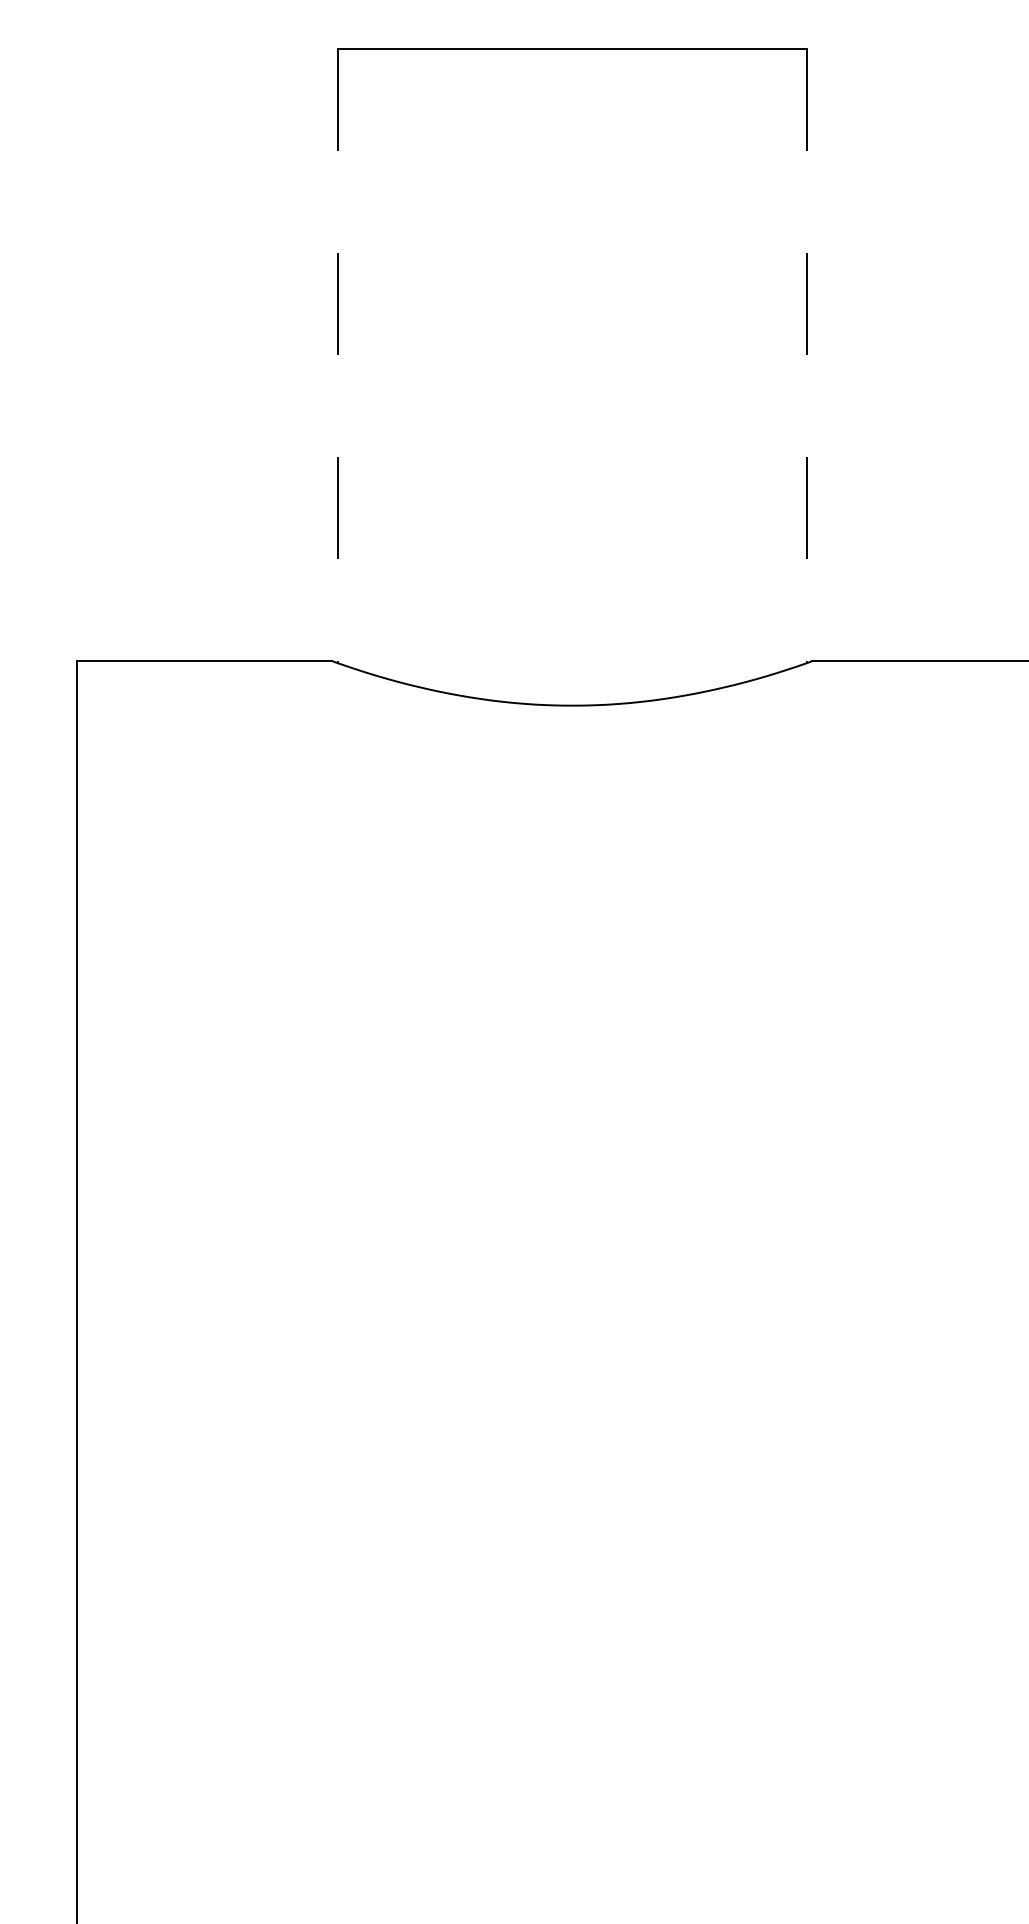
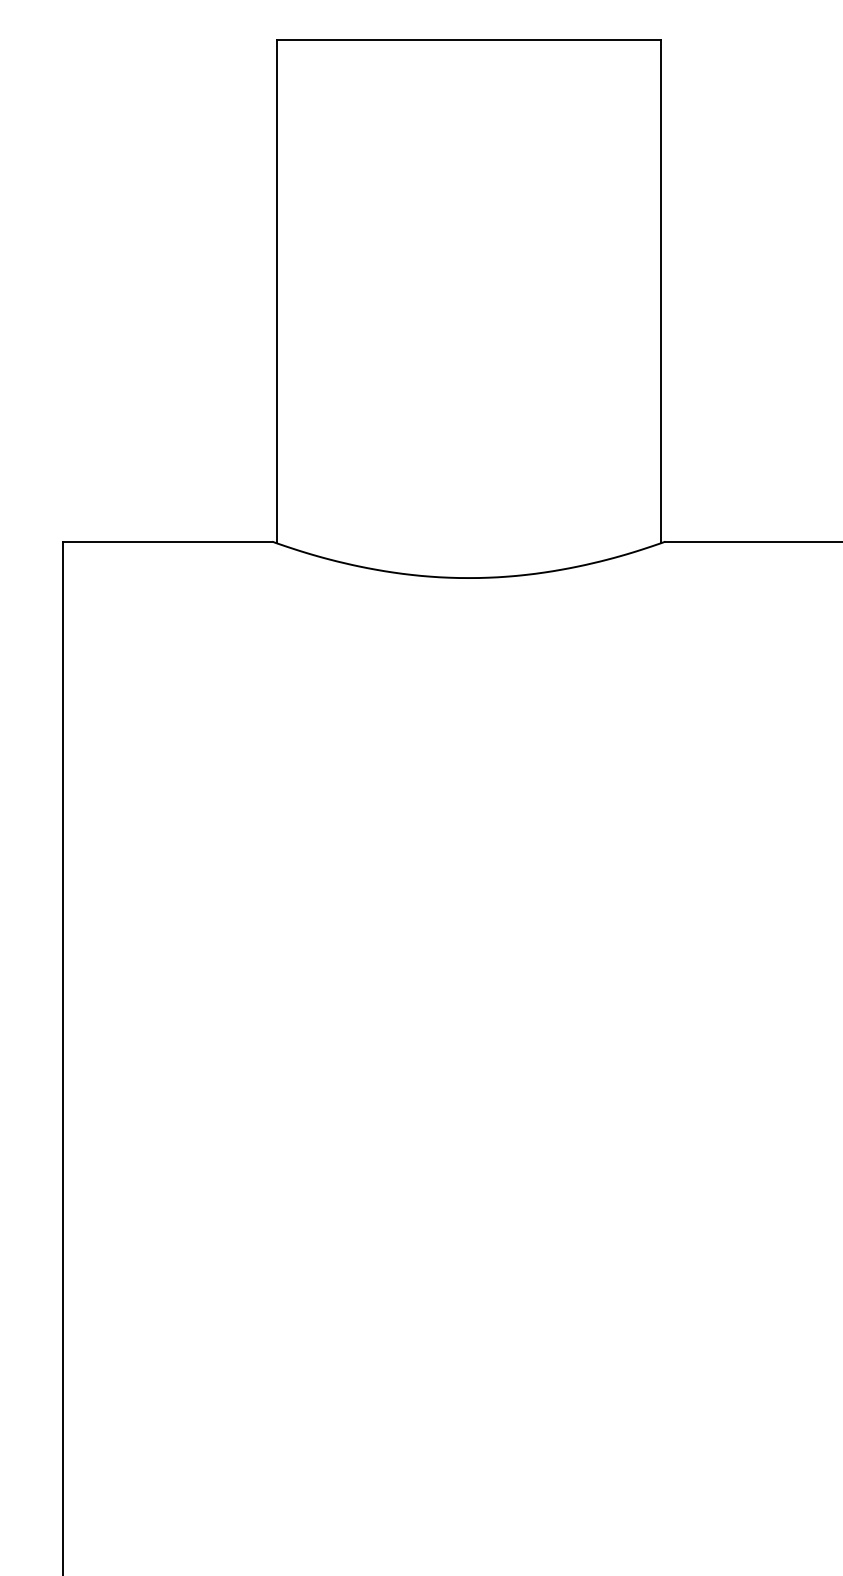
line: (337, 356) -> (276, 292), dashed -> solid
line: (807, 356) -> (661, 292), dashed -> solid

